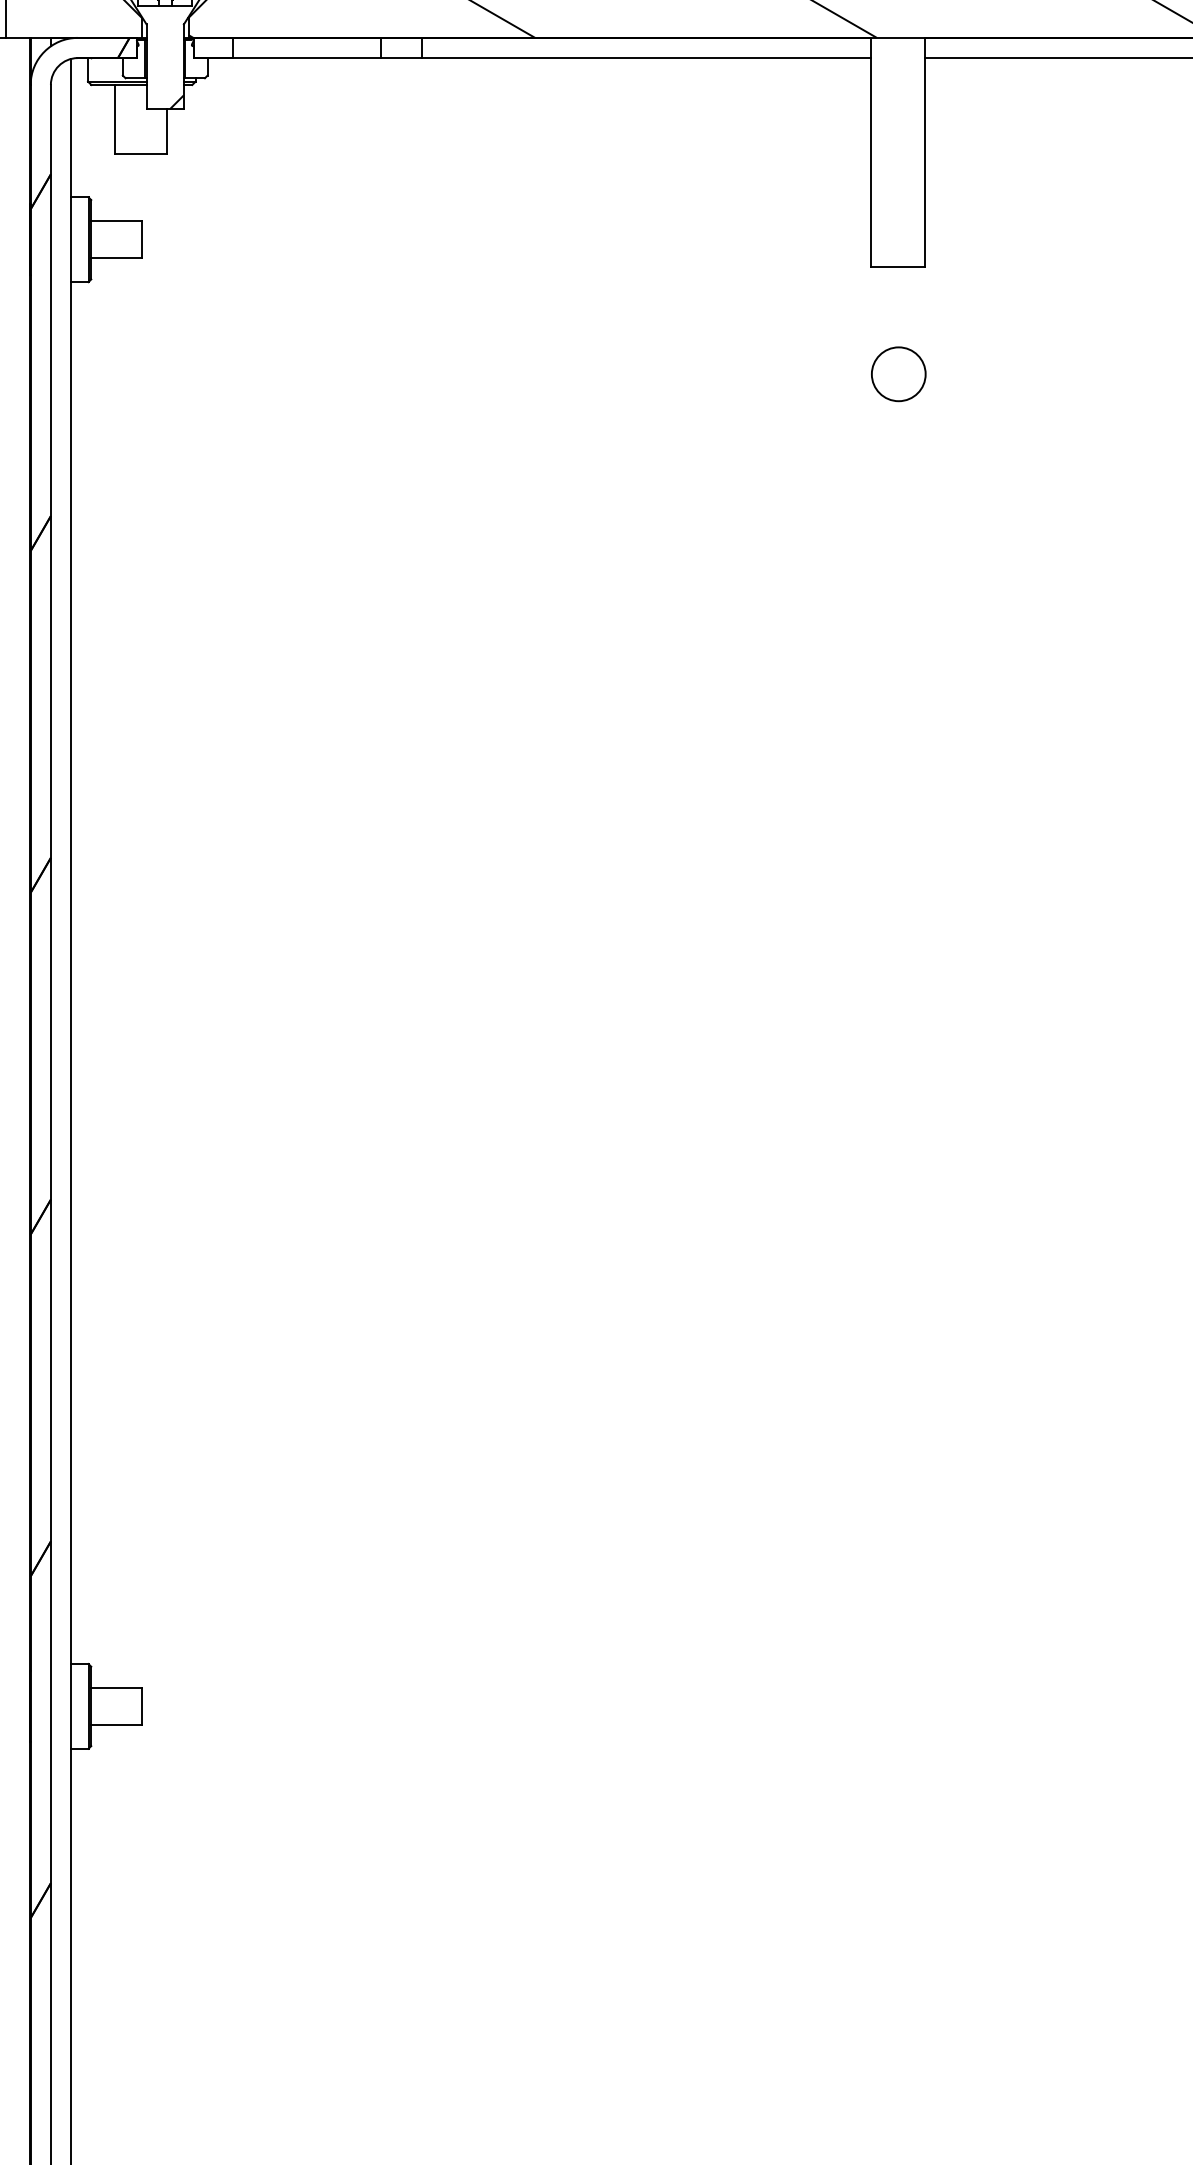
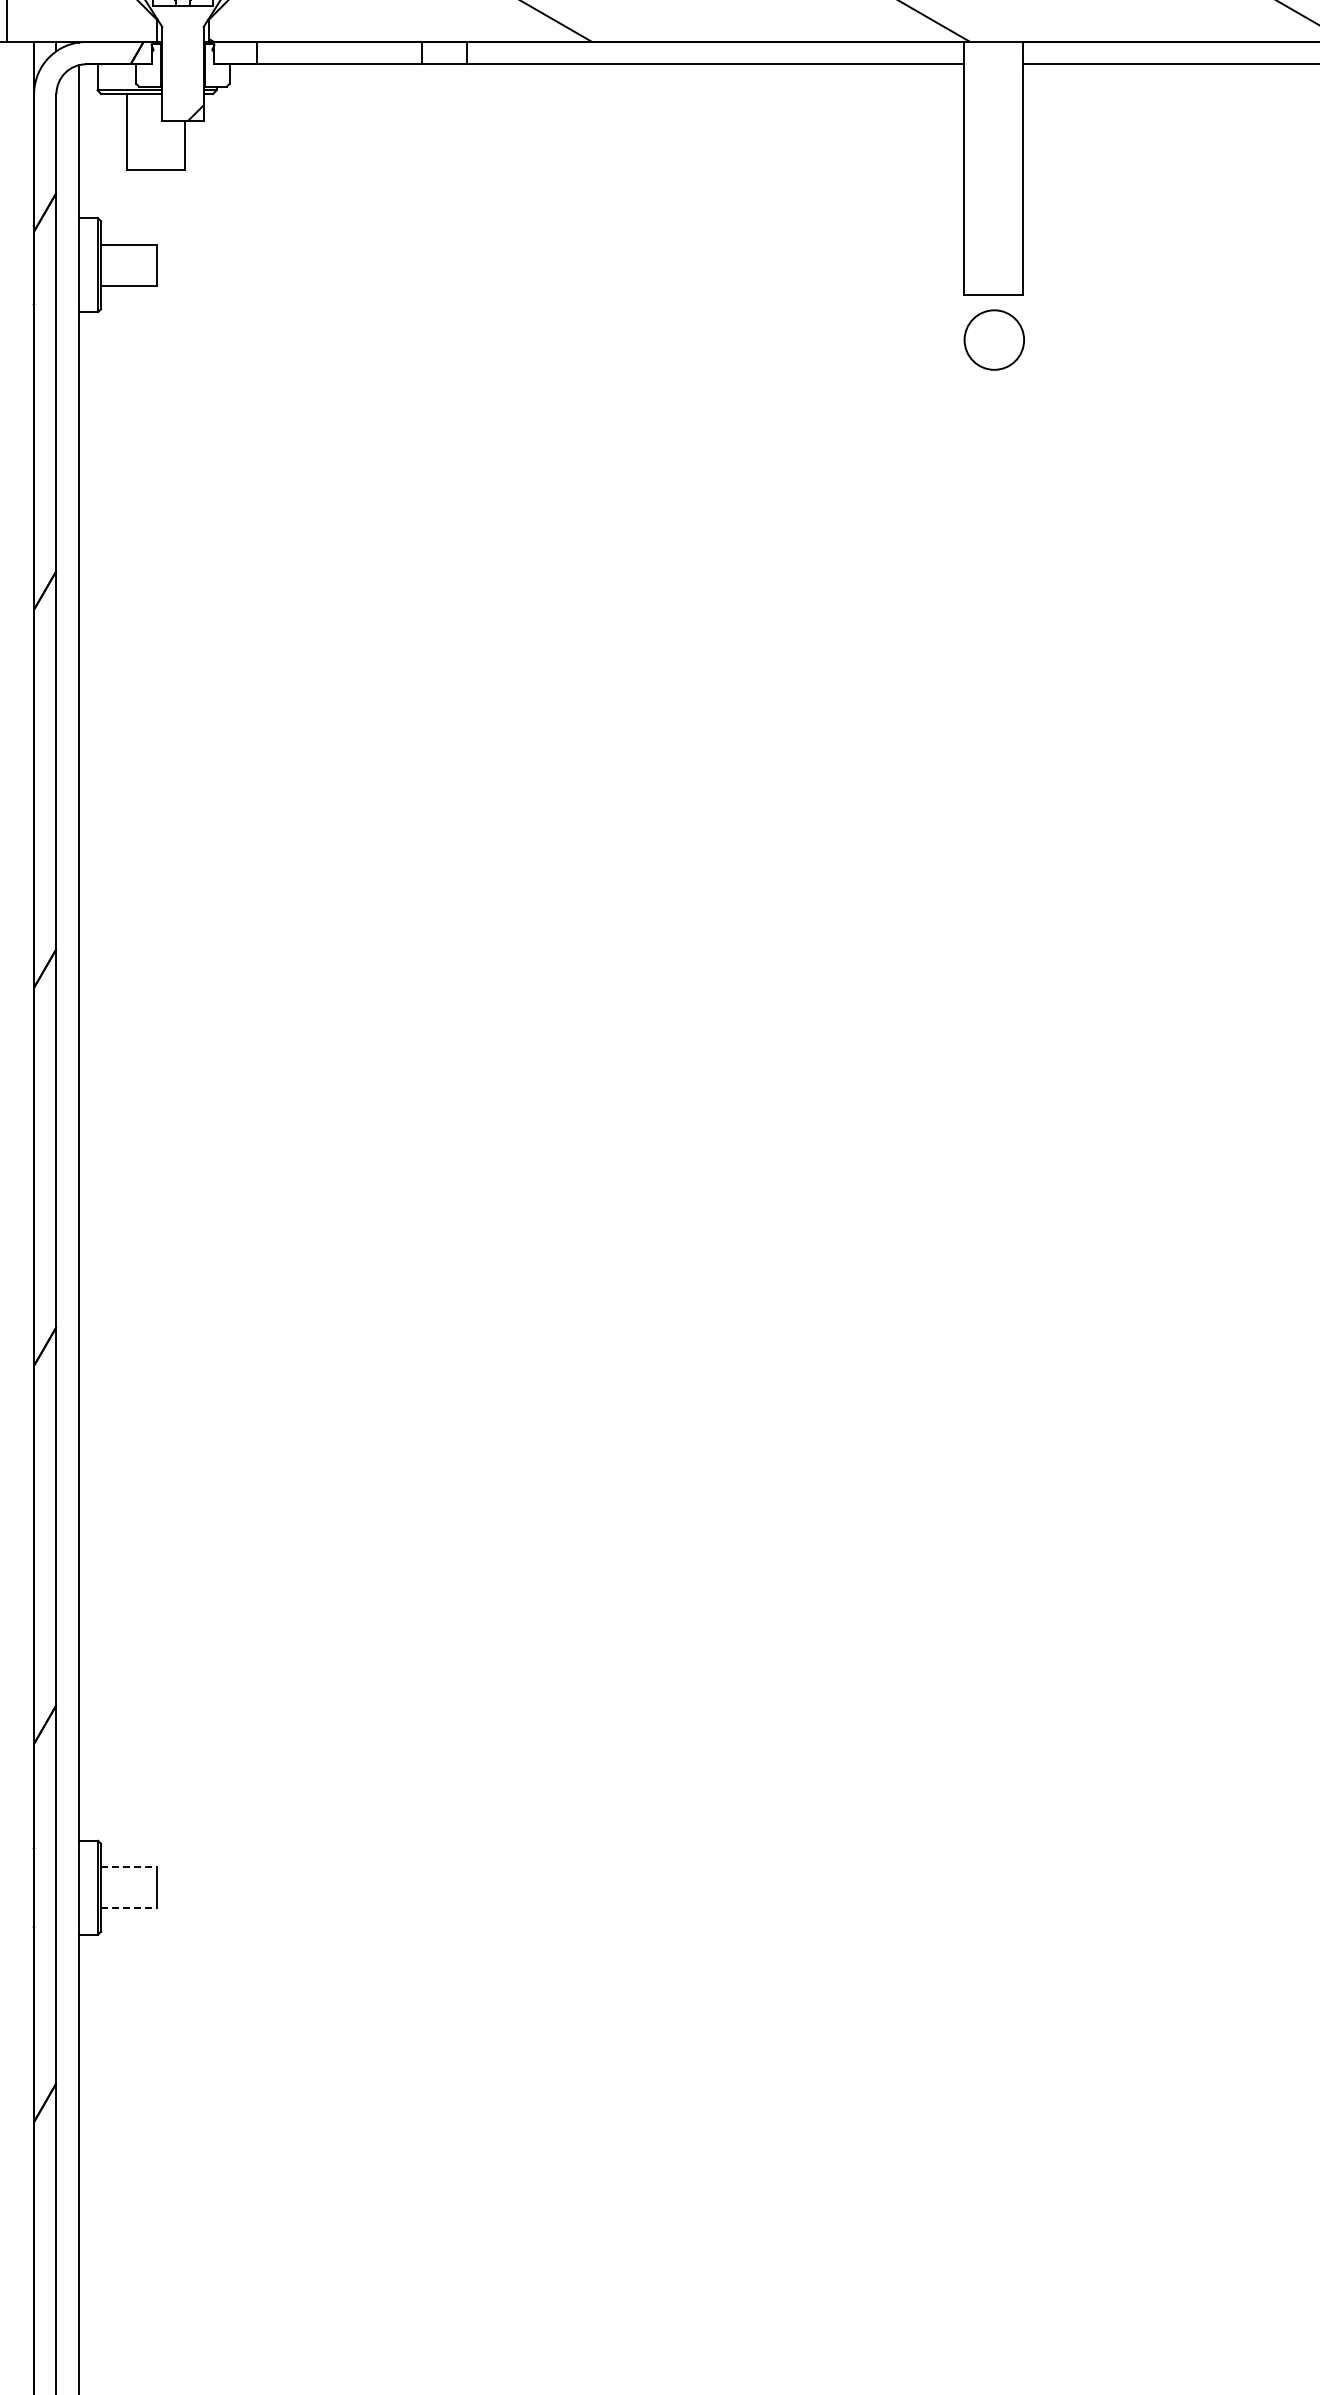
circle: (897, 373) -> (993, 339), moved
line: (116, 1688) -> (129, 1867), solid -> dashed
line: (116, 1725) -> (129, 1908), solid -> dashed

